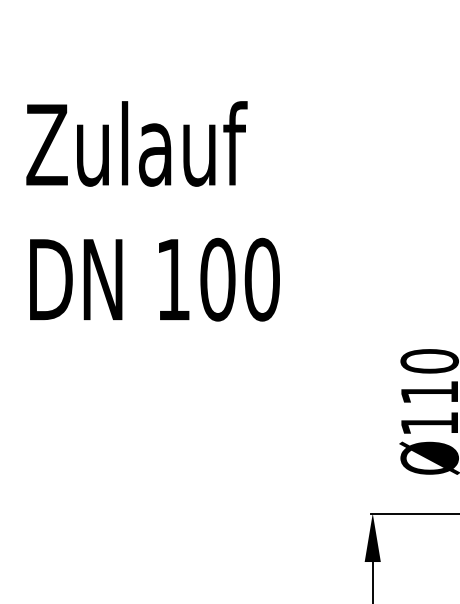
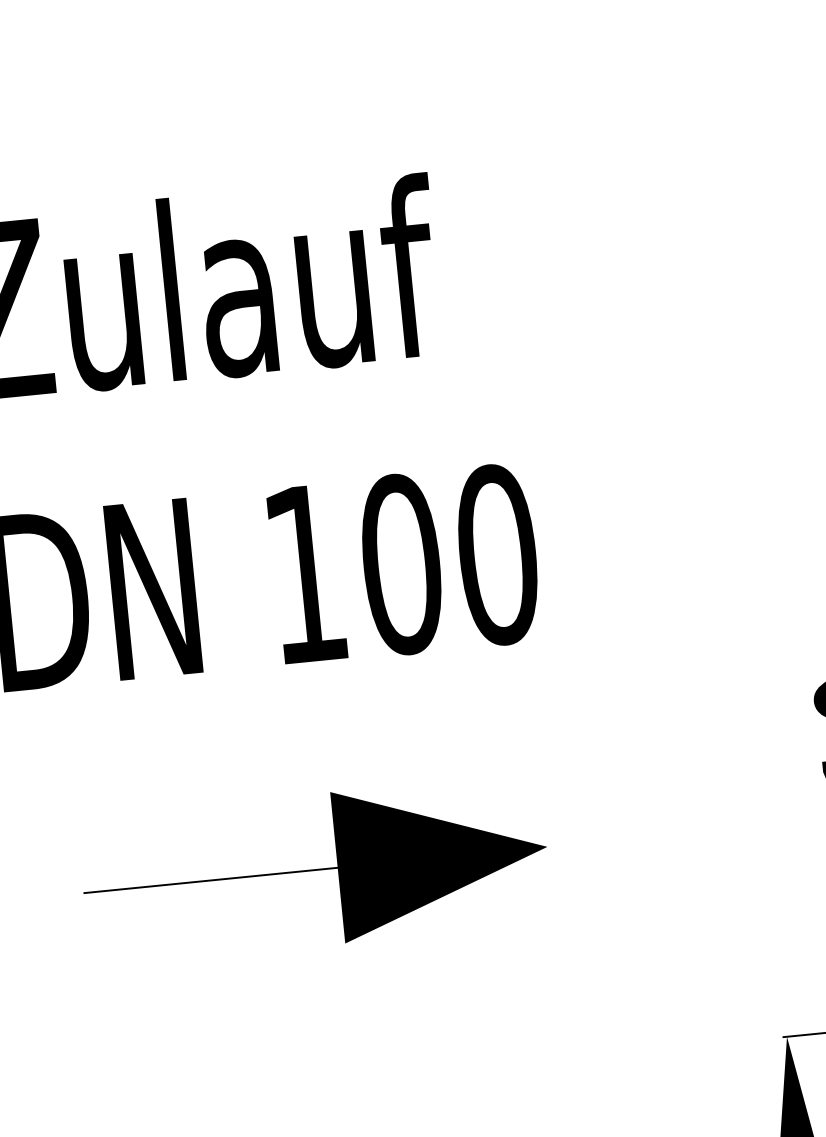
part: (164, 415) -> (315, 869), added

